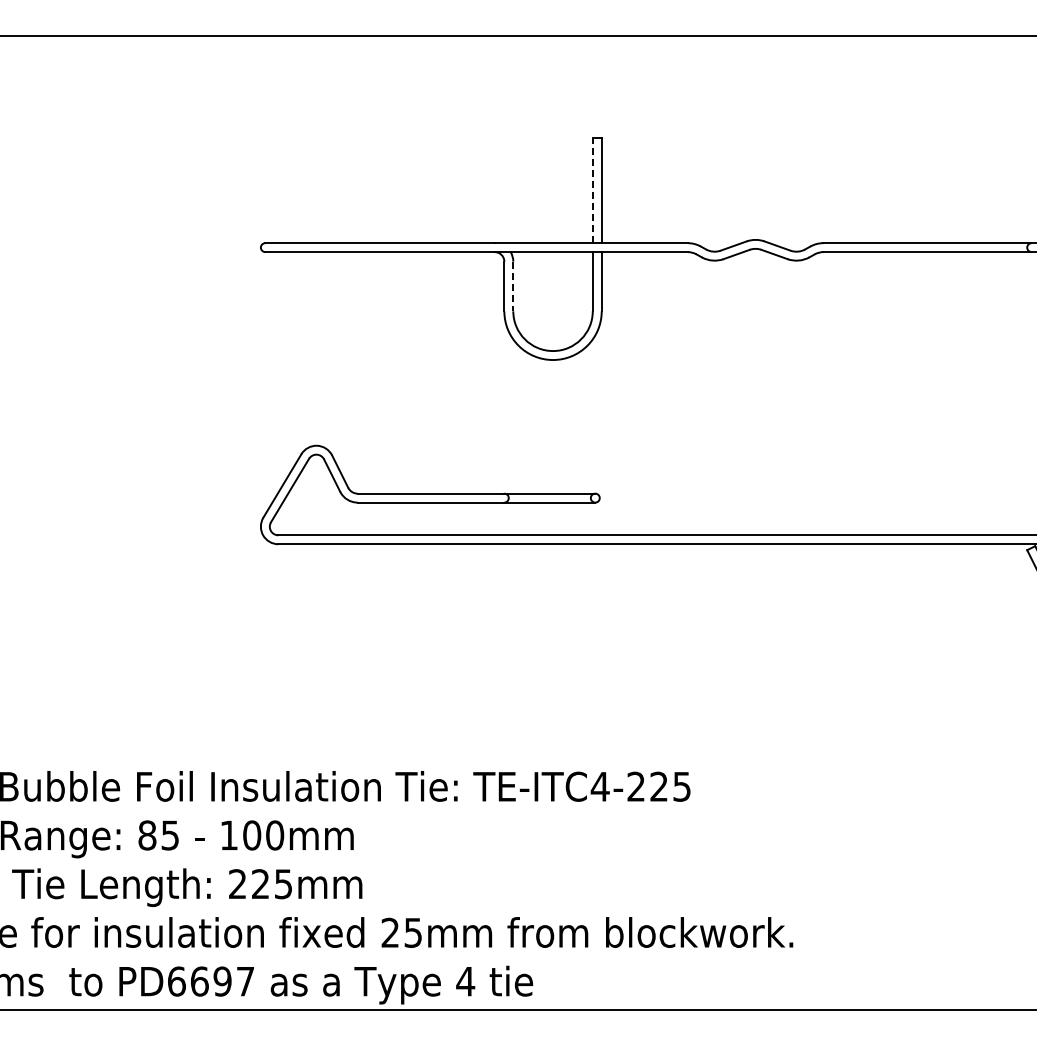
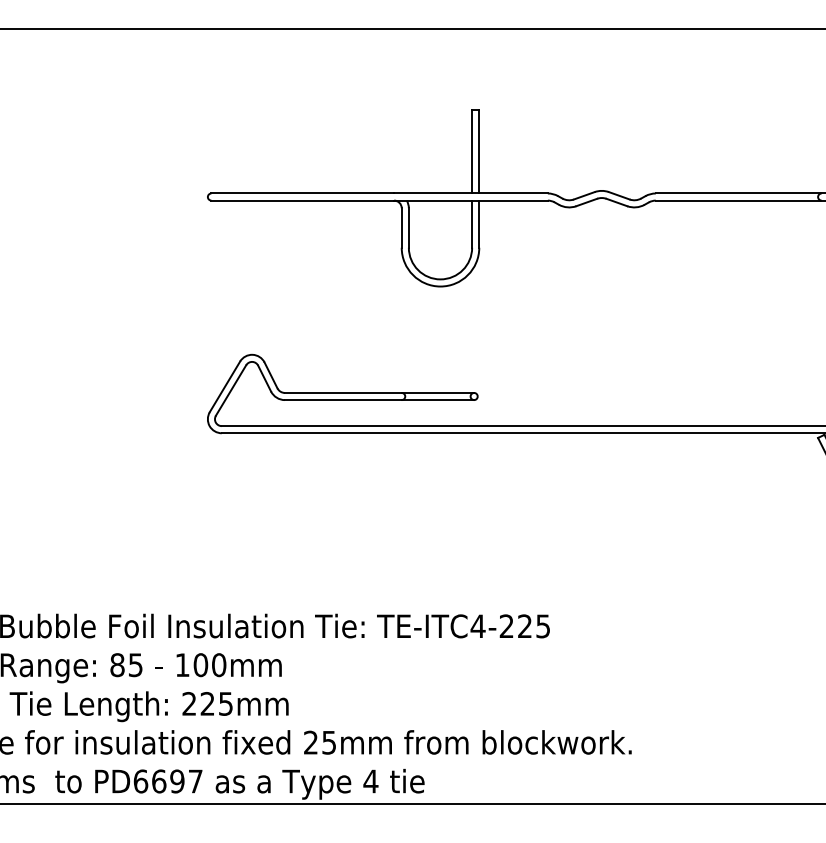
line: (592, 190) -> (471, 151), dashed -> solid
line: (513, 286) -> (409, 227), dashed -> solid

